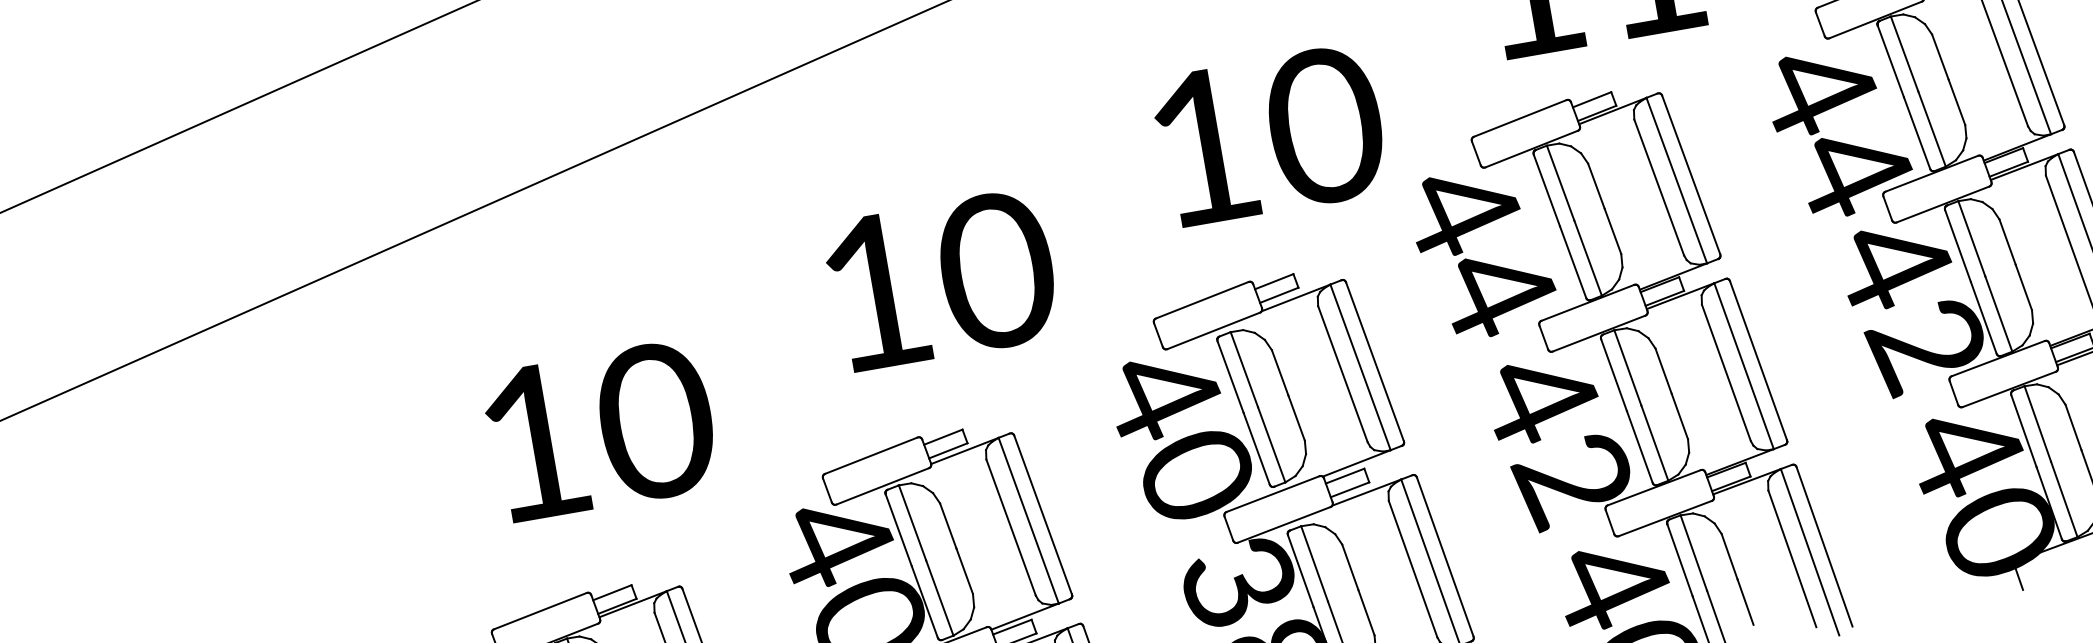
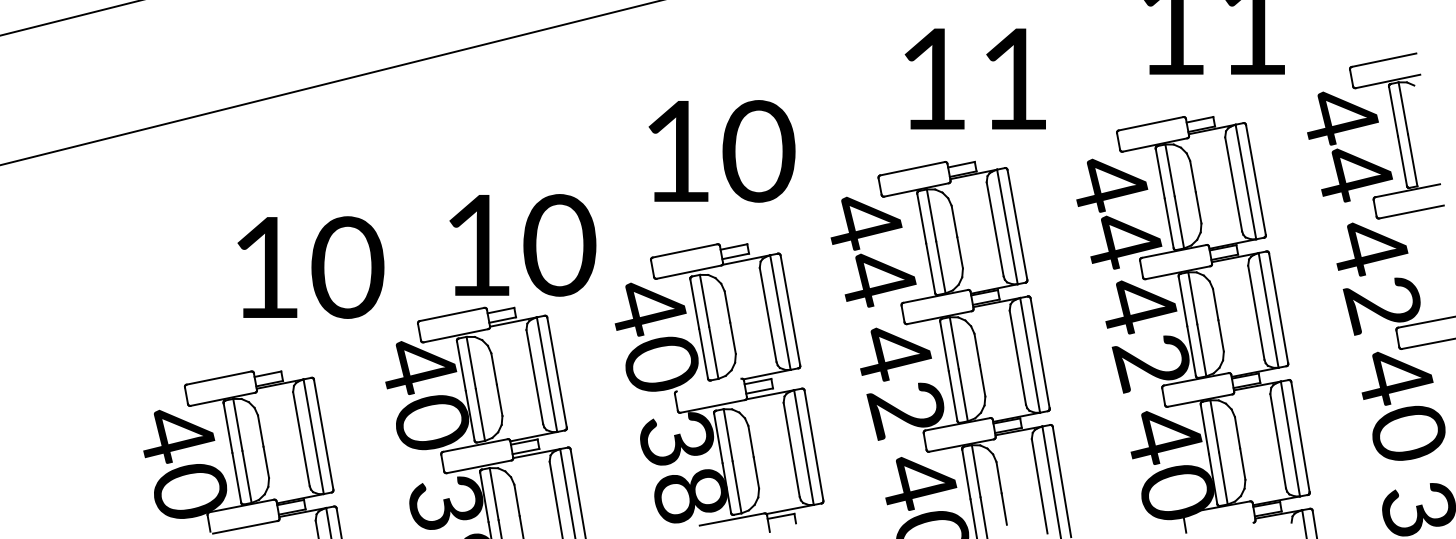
text: (1269, 135) -> (721, 151), moved
text: (941, 280) -> (522, 245), moved
text: (600, 430) -> (310, 267), moved
line: (1272, 493) -> (708, 384), removed

